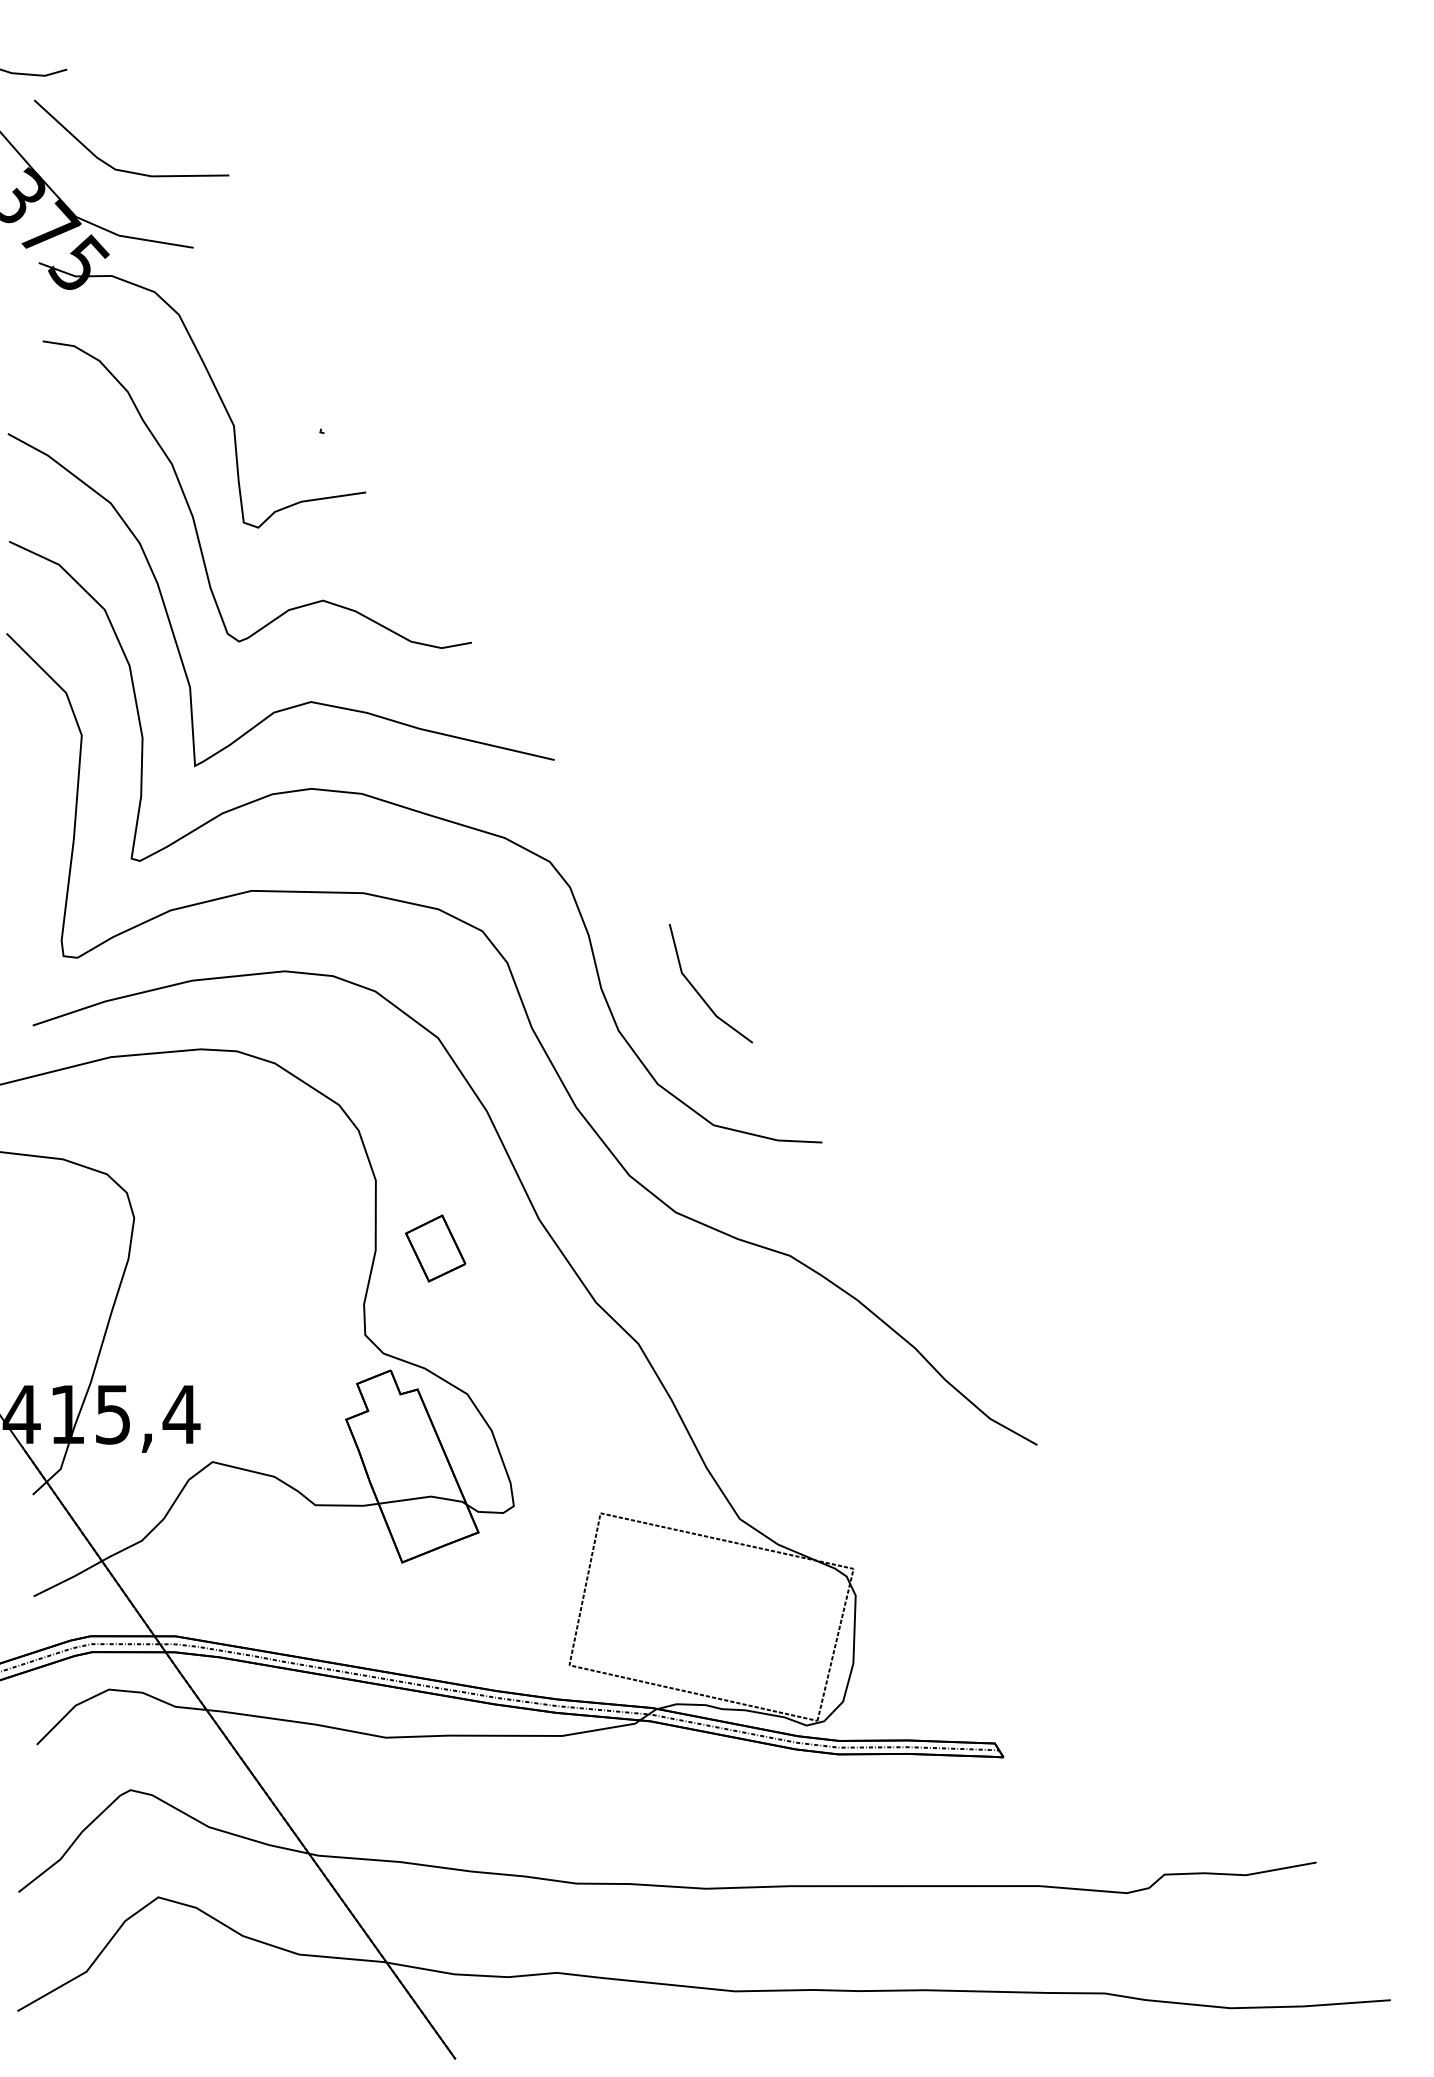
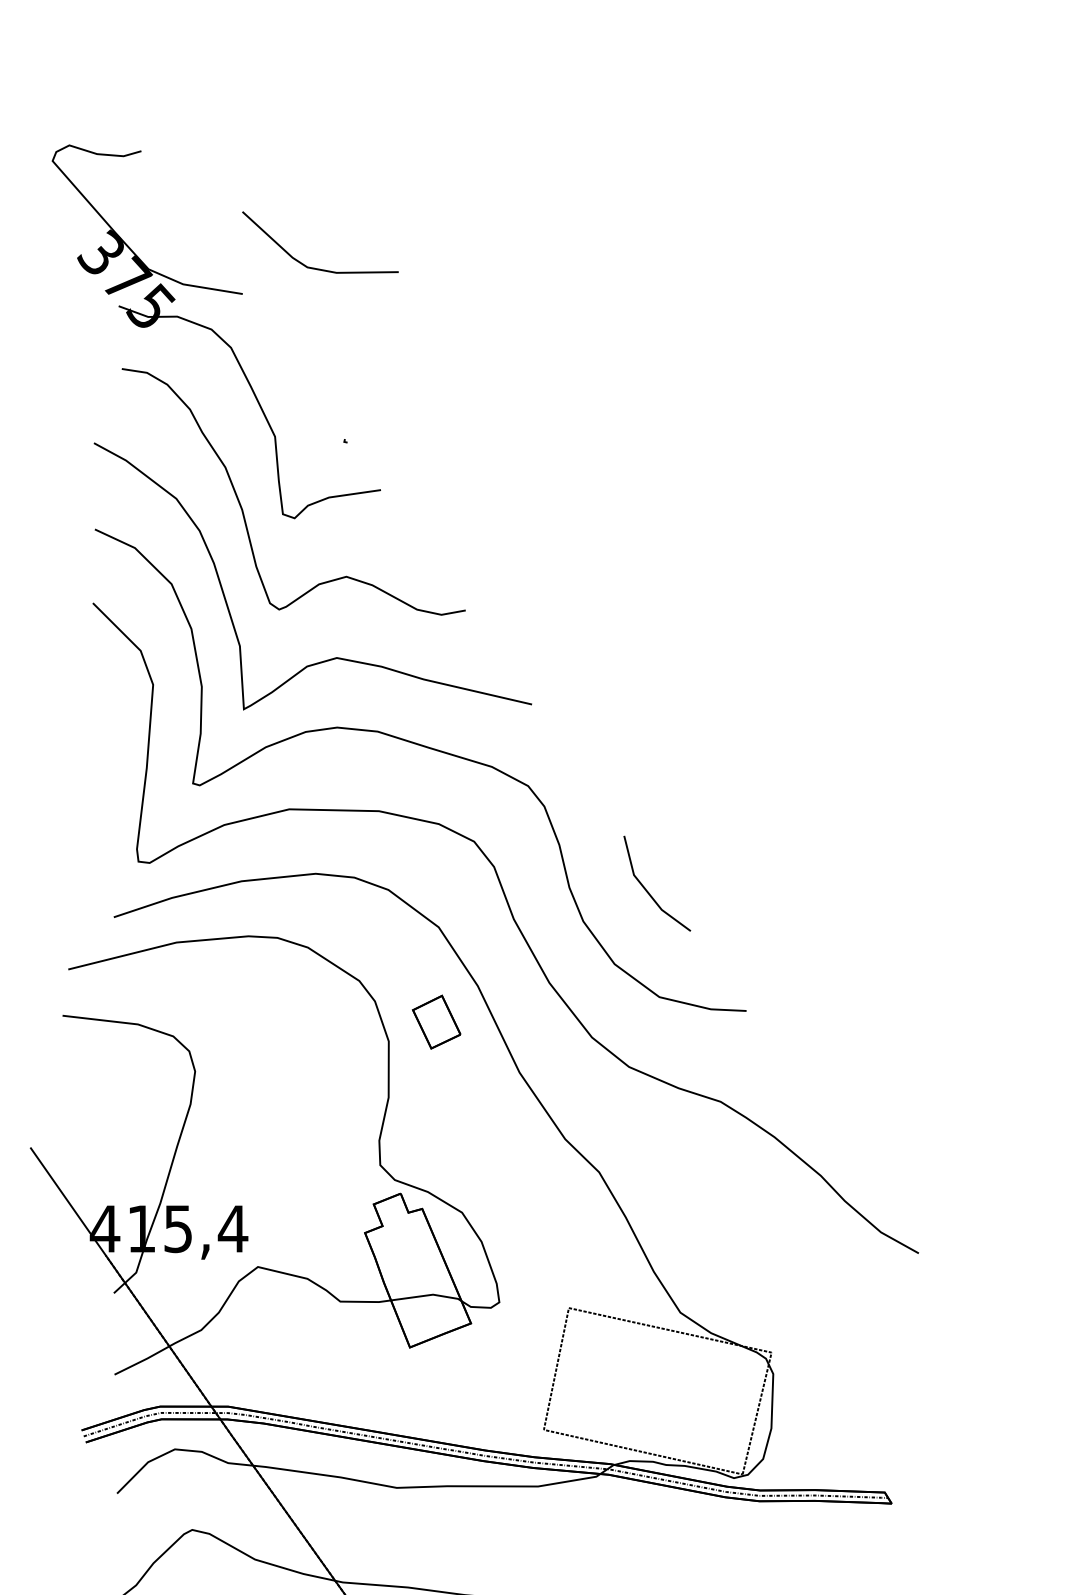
line: (127, 170) -> (317, 268), moved
part: (435, 1248) -> (436, 1022), moved

